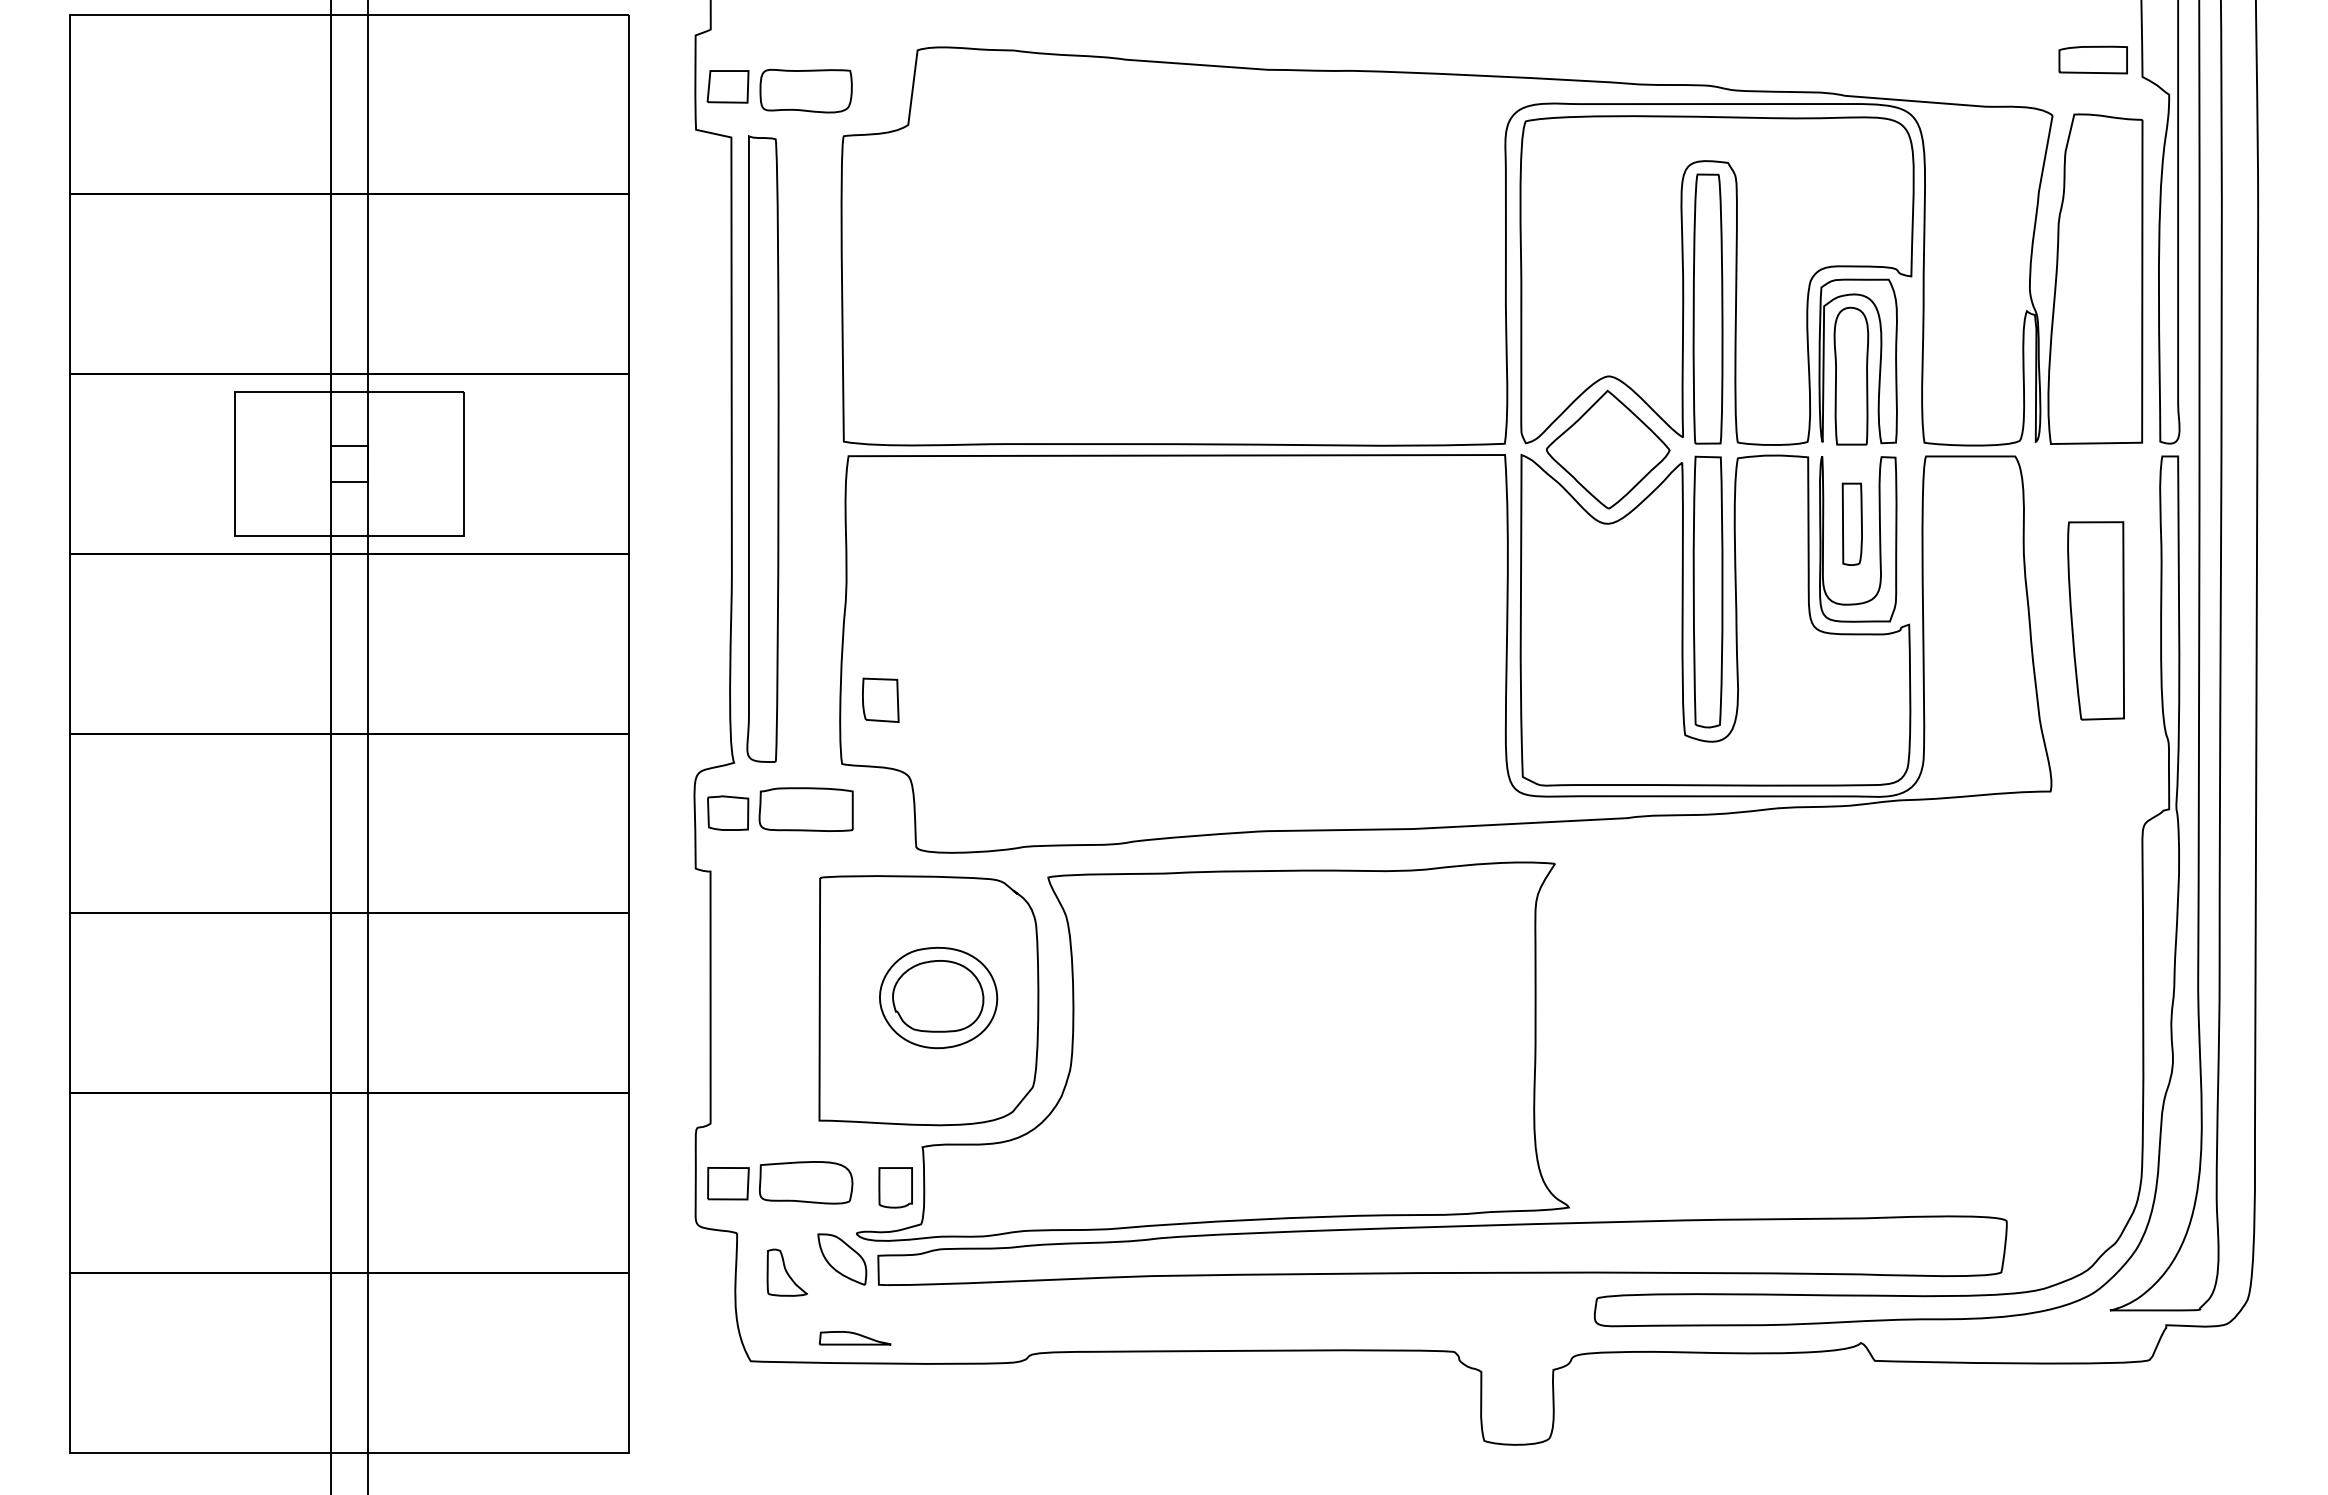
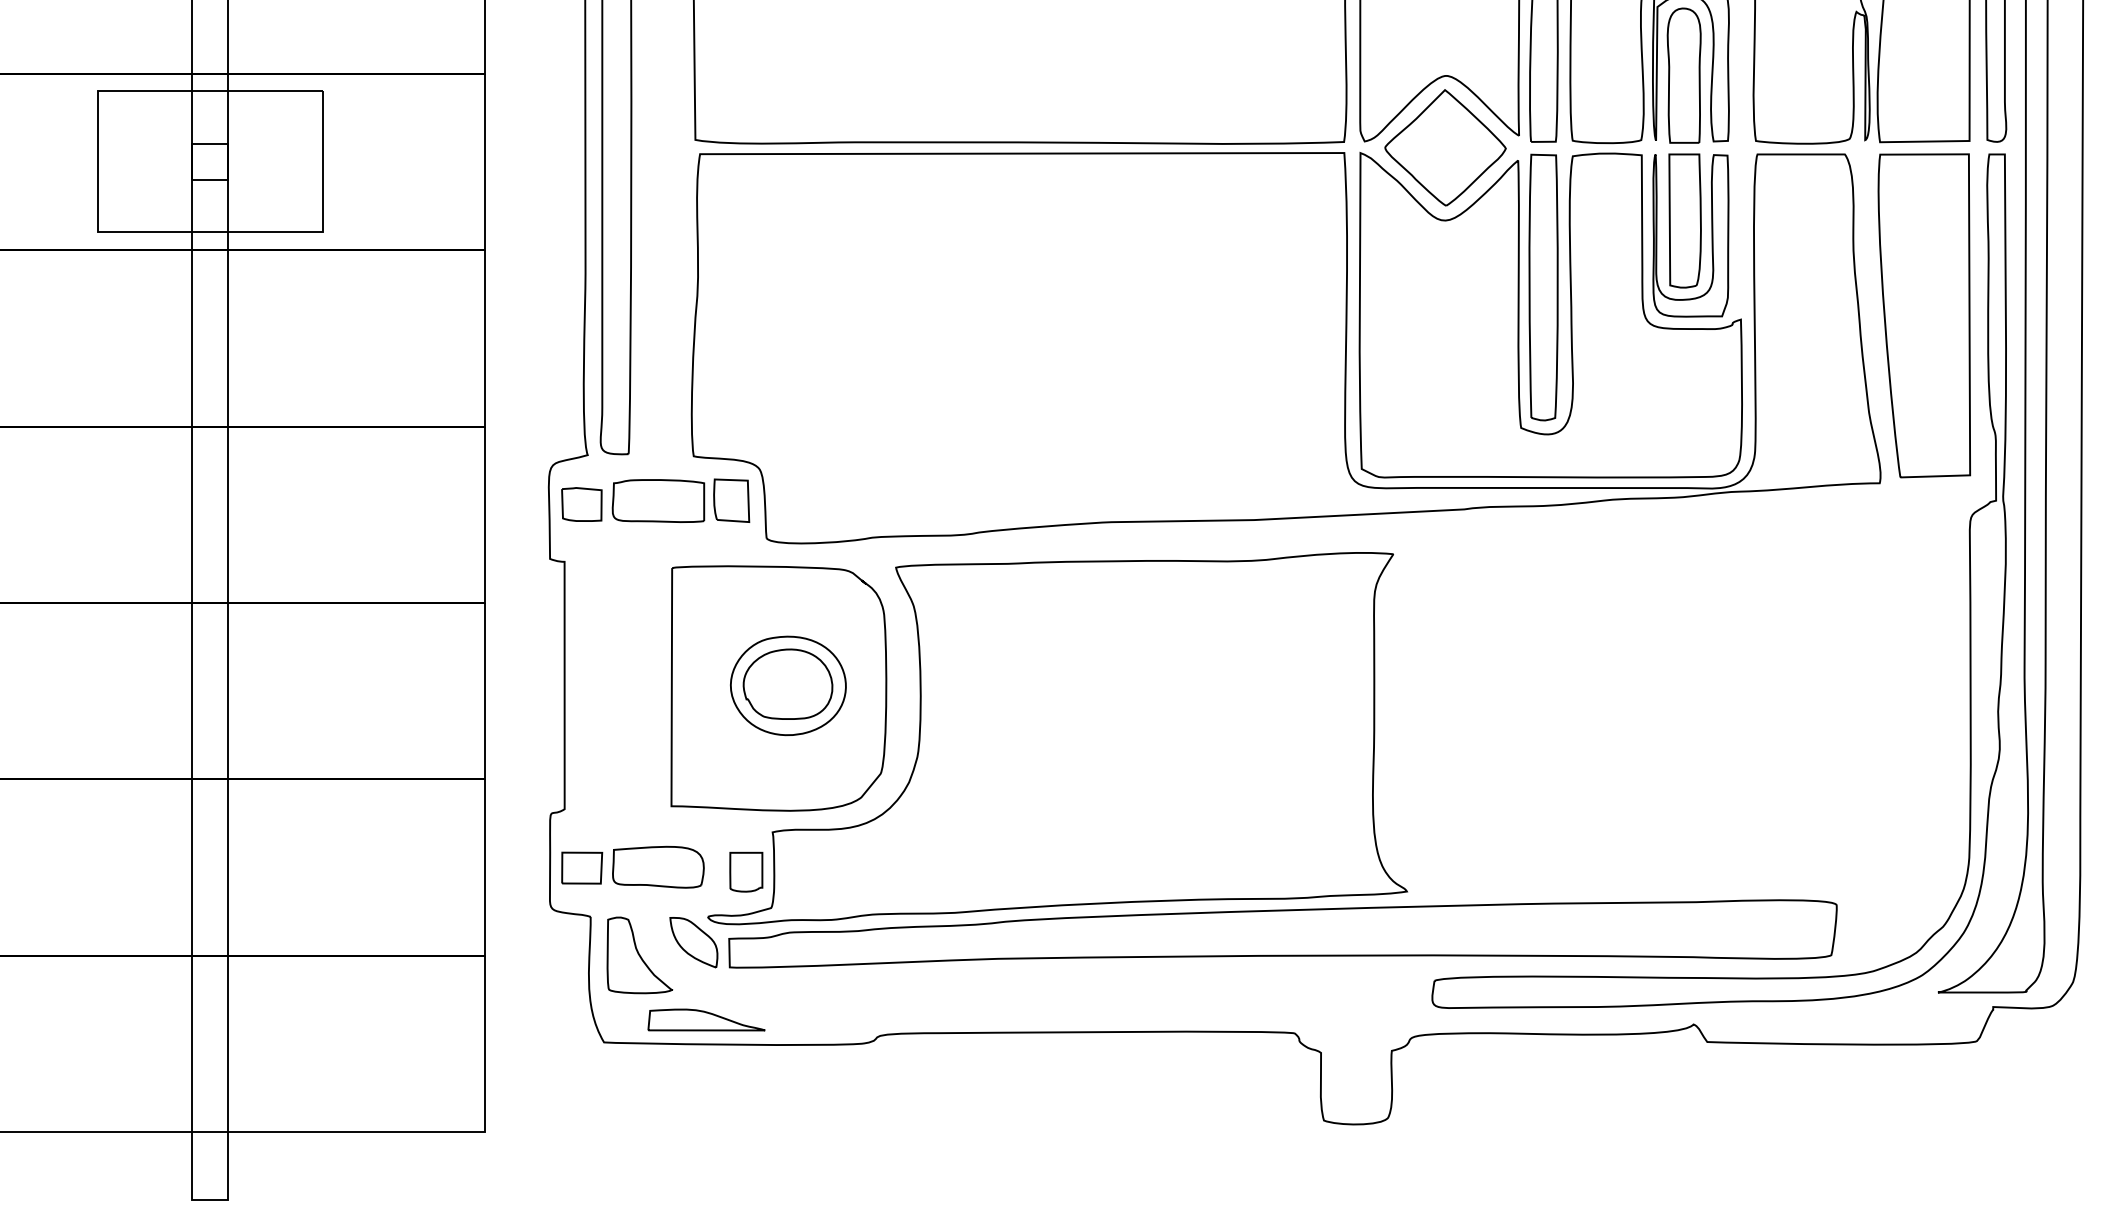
part: (1852, 524) -> (1685, 221), size x1.67
part: (2095, 620) -> (1923, 315), size x1.67
part: (880, 699) -> (731, 499), moved
part: (787, 1272) -> (640, 955), size x1.67
part: (855, 1337) -> (706, 1019), size x1.67

